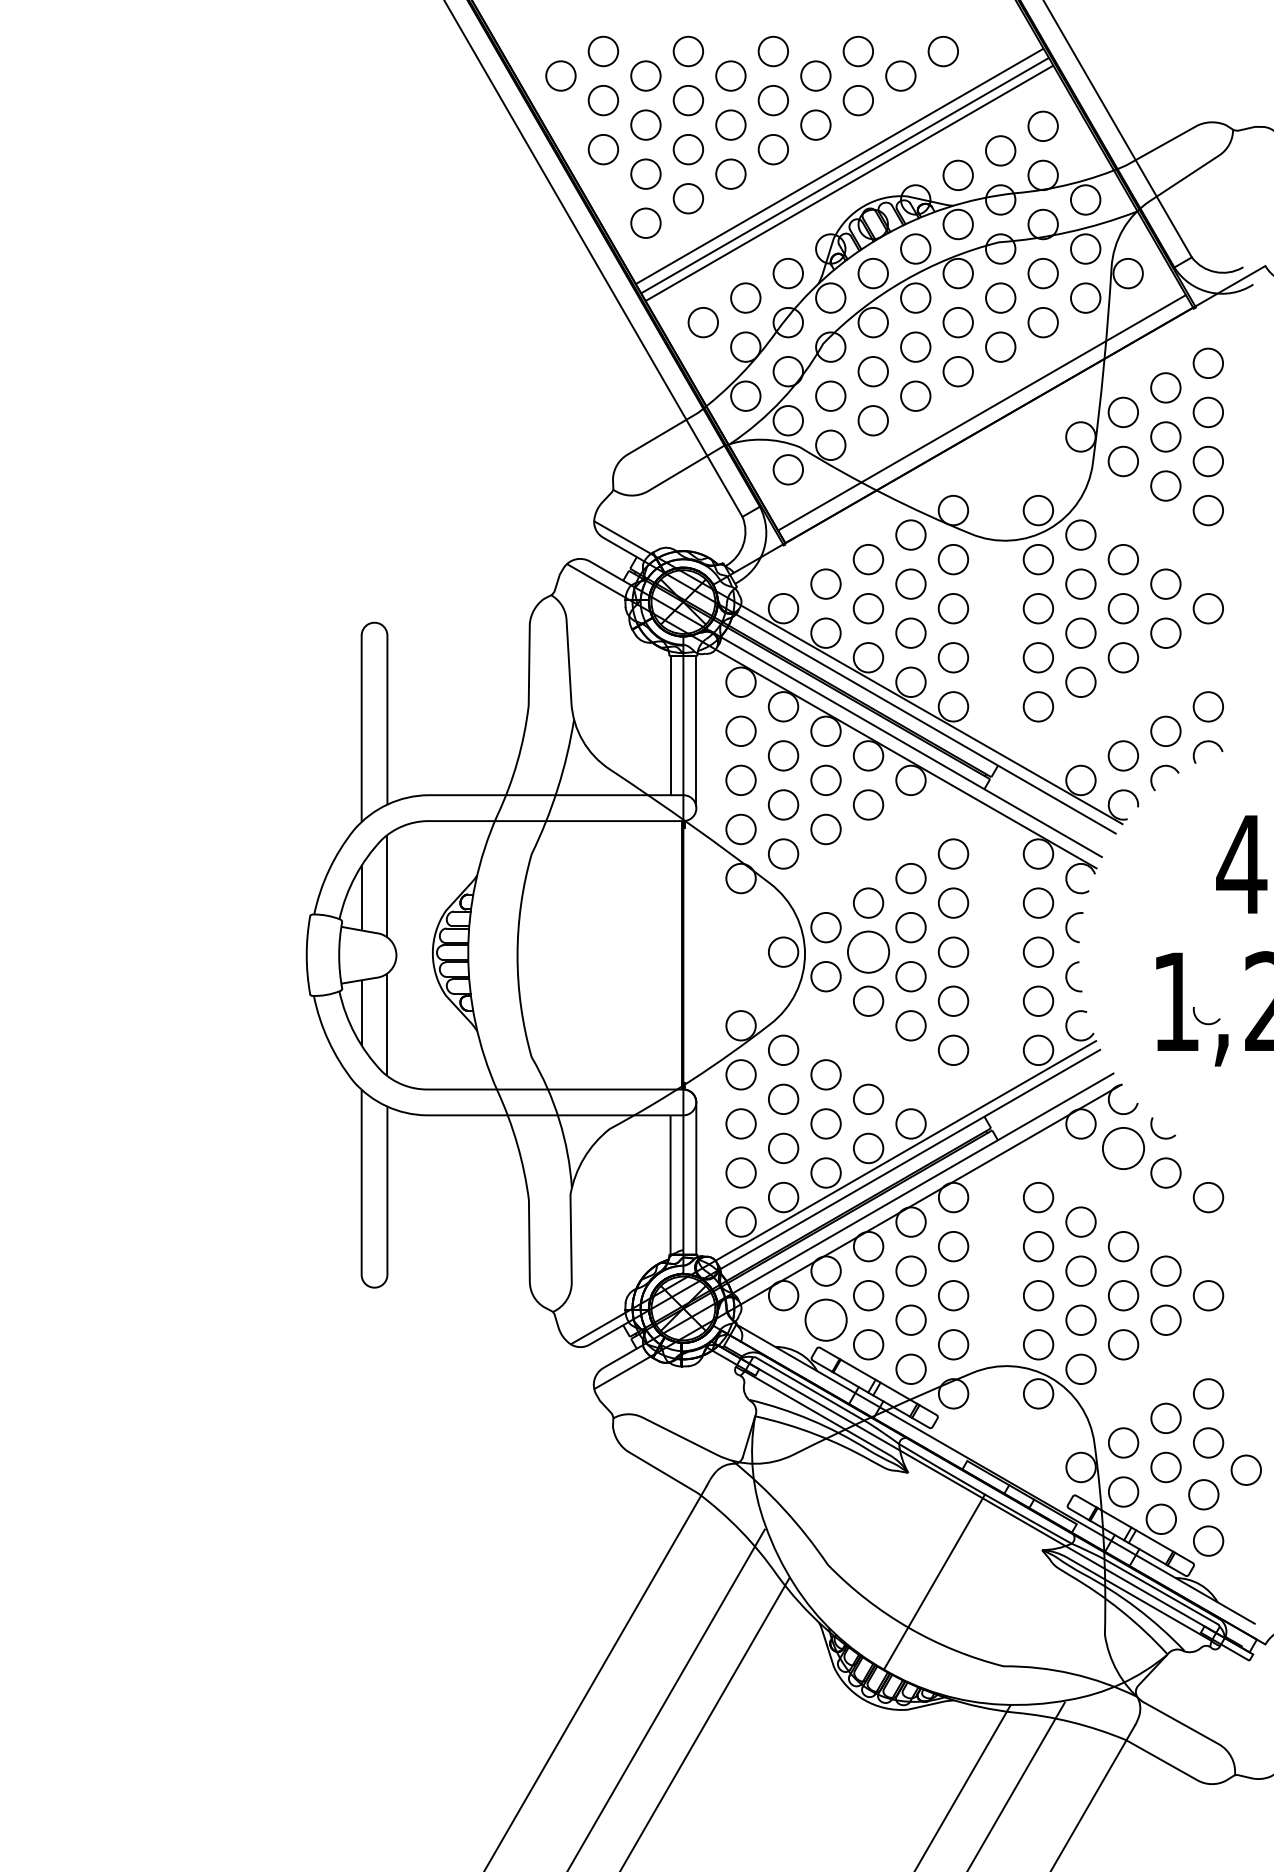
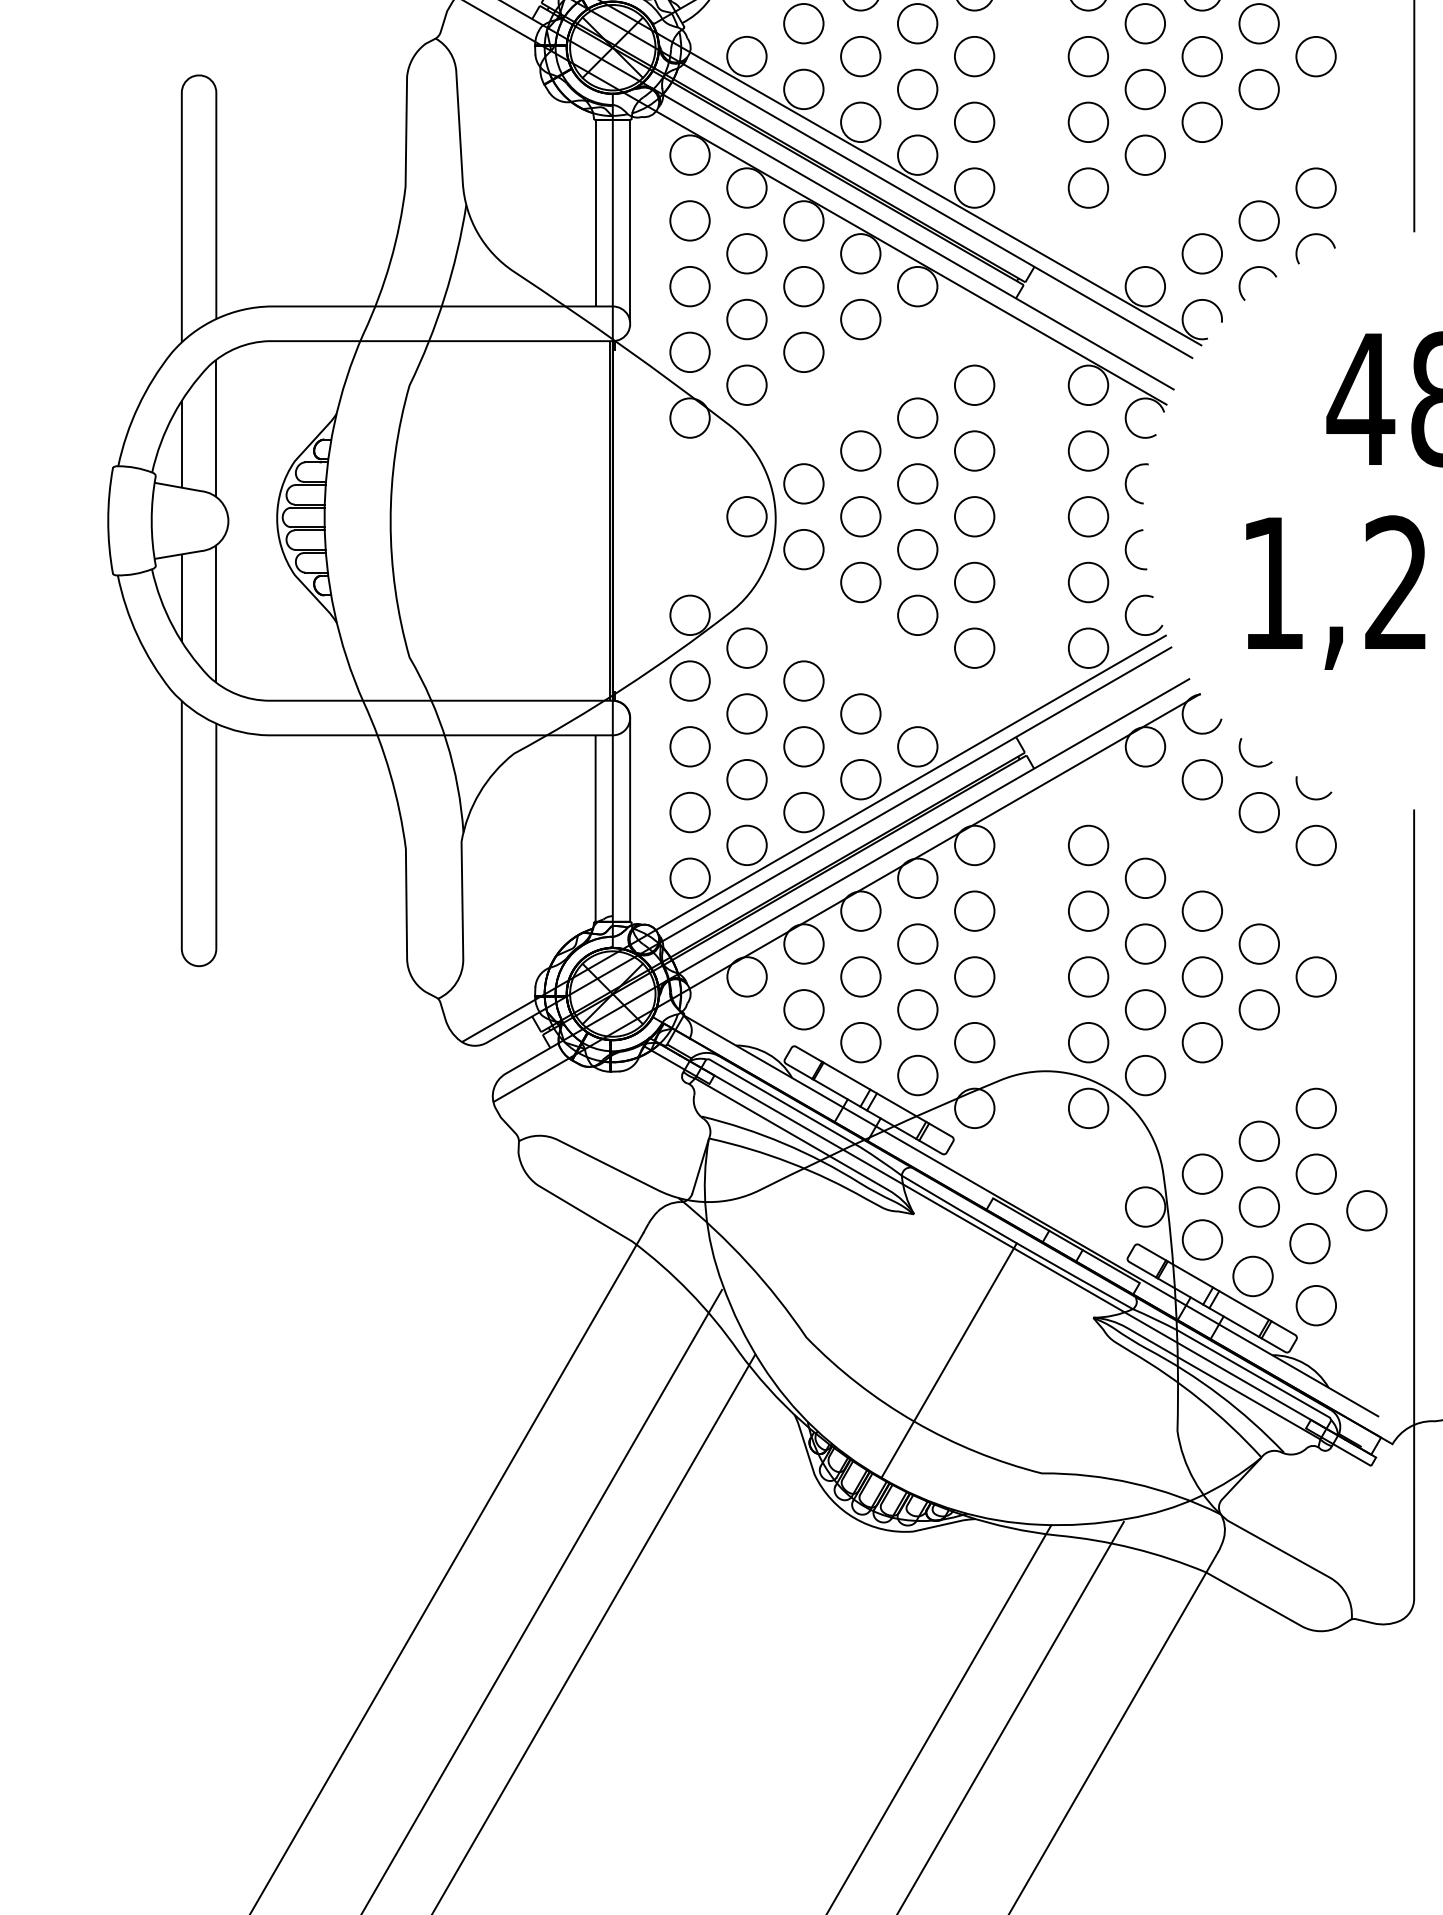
circle: (868, 951) -> (860, 515), size x0.71
arc: (1204, 1022) -> (1310, 797), moved
circle: (1123, 1148) -> (1202, 779), size x0.71
circle: (825, 1319) -> (803, 1008), size x0.71

